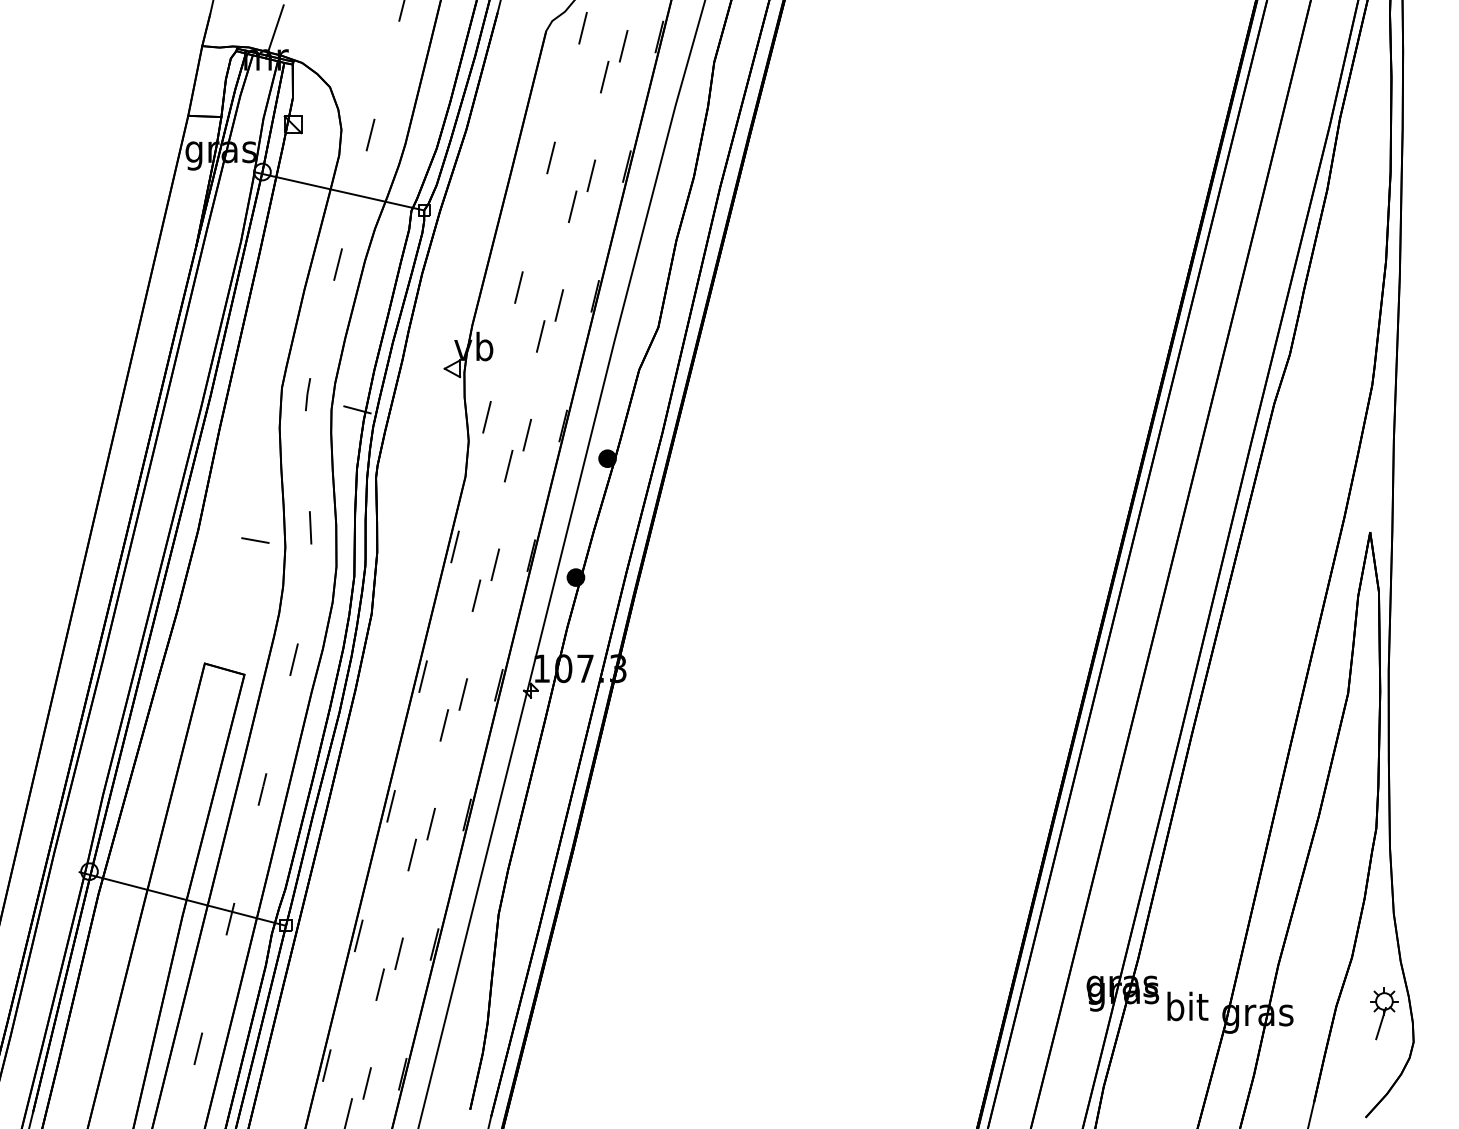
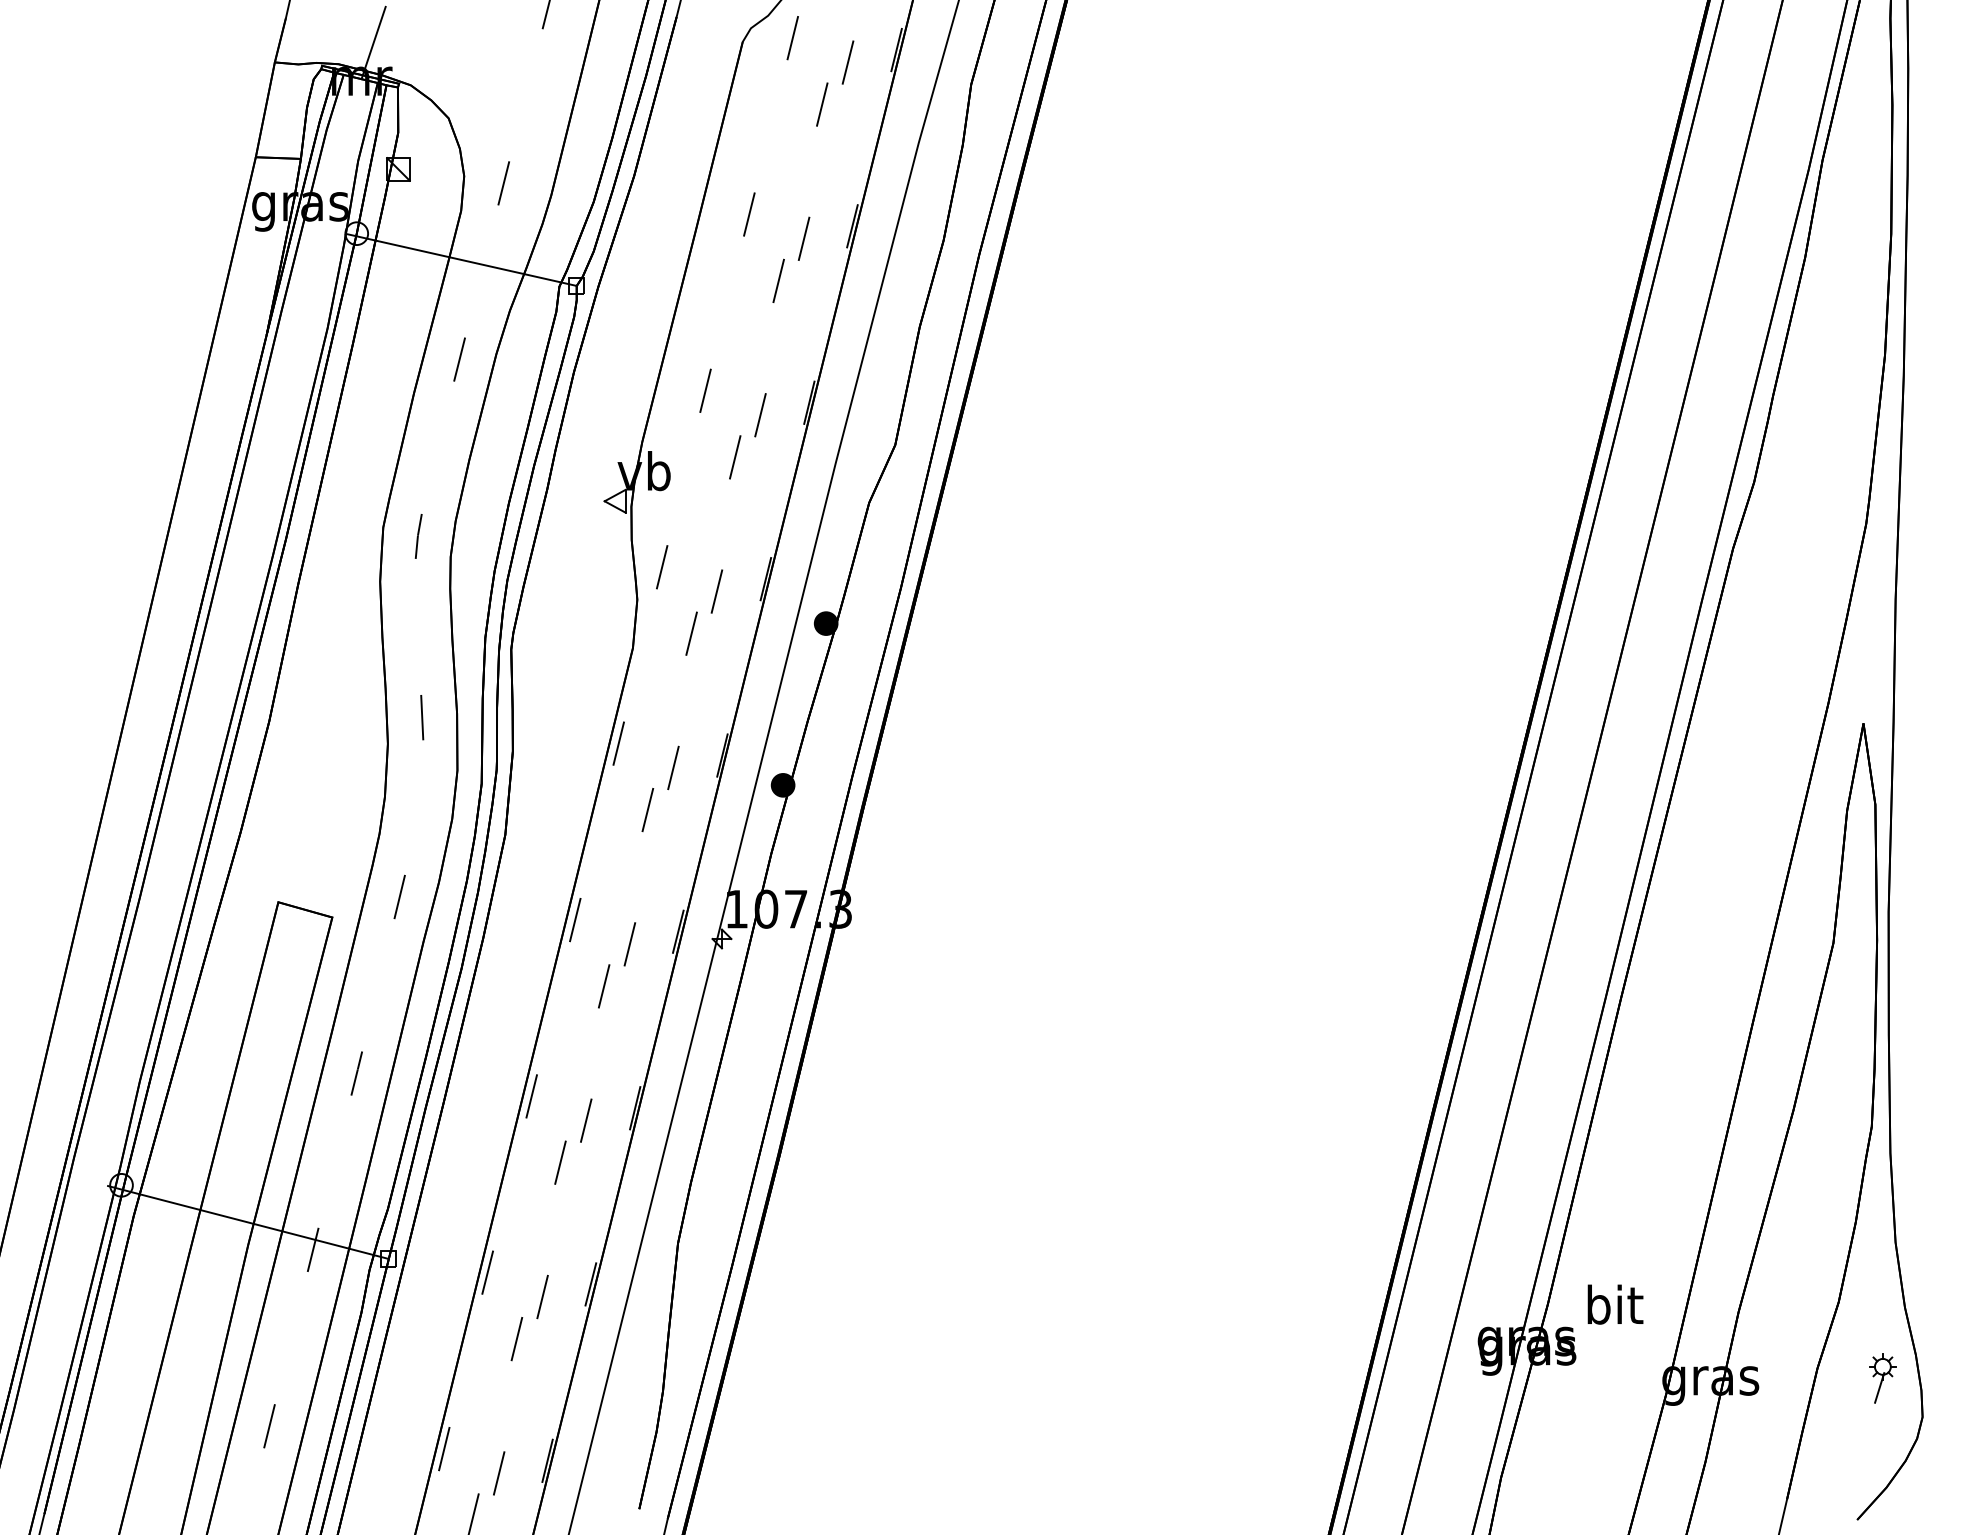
line: (357, 409) -> (485, 556), removed
line: (255, 540) -> (347, 734), removed
text: (1187, 1006) -> (1615, 1304), moved
part: (1384, 1013) -> (1882, 1378), size x0.7

